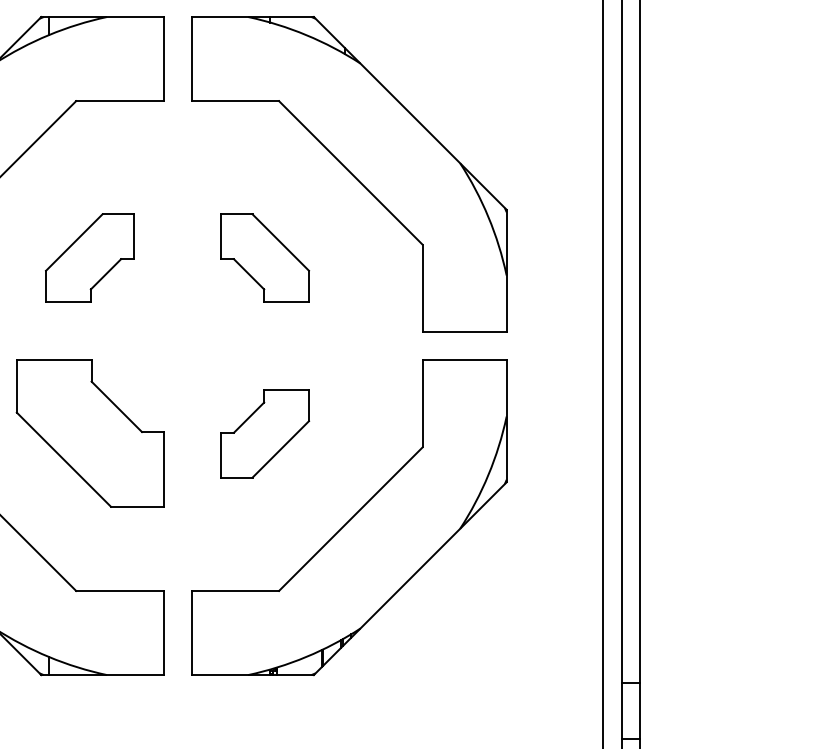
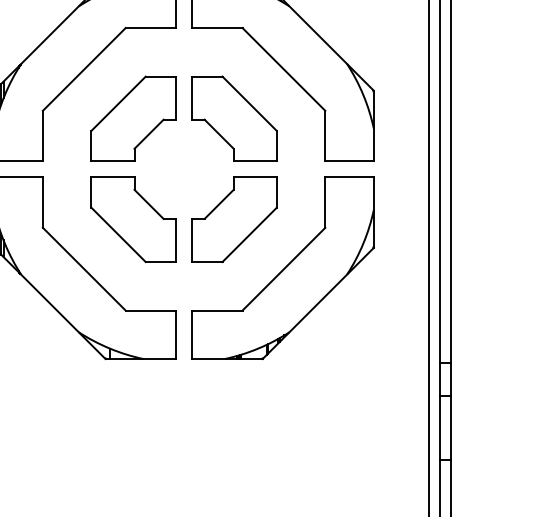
part: (89, 257) -> (133, 118), size x1.67
part: (264, 257) -> (234, 118), size x1.67
part: (264, 433) -> (234, 219), size x1.67

